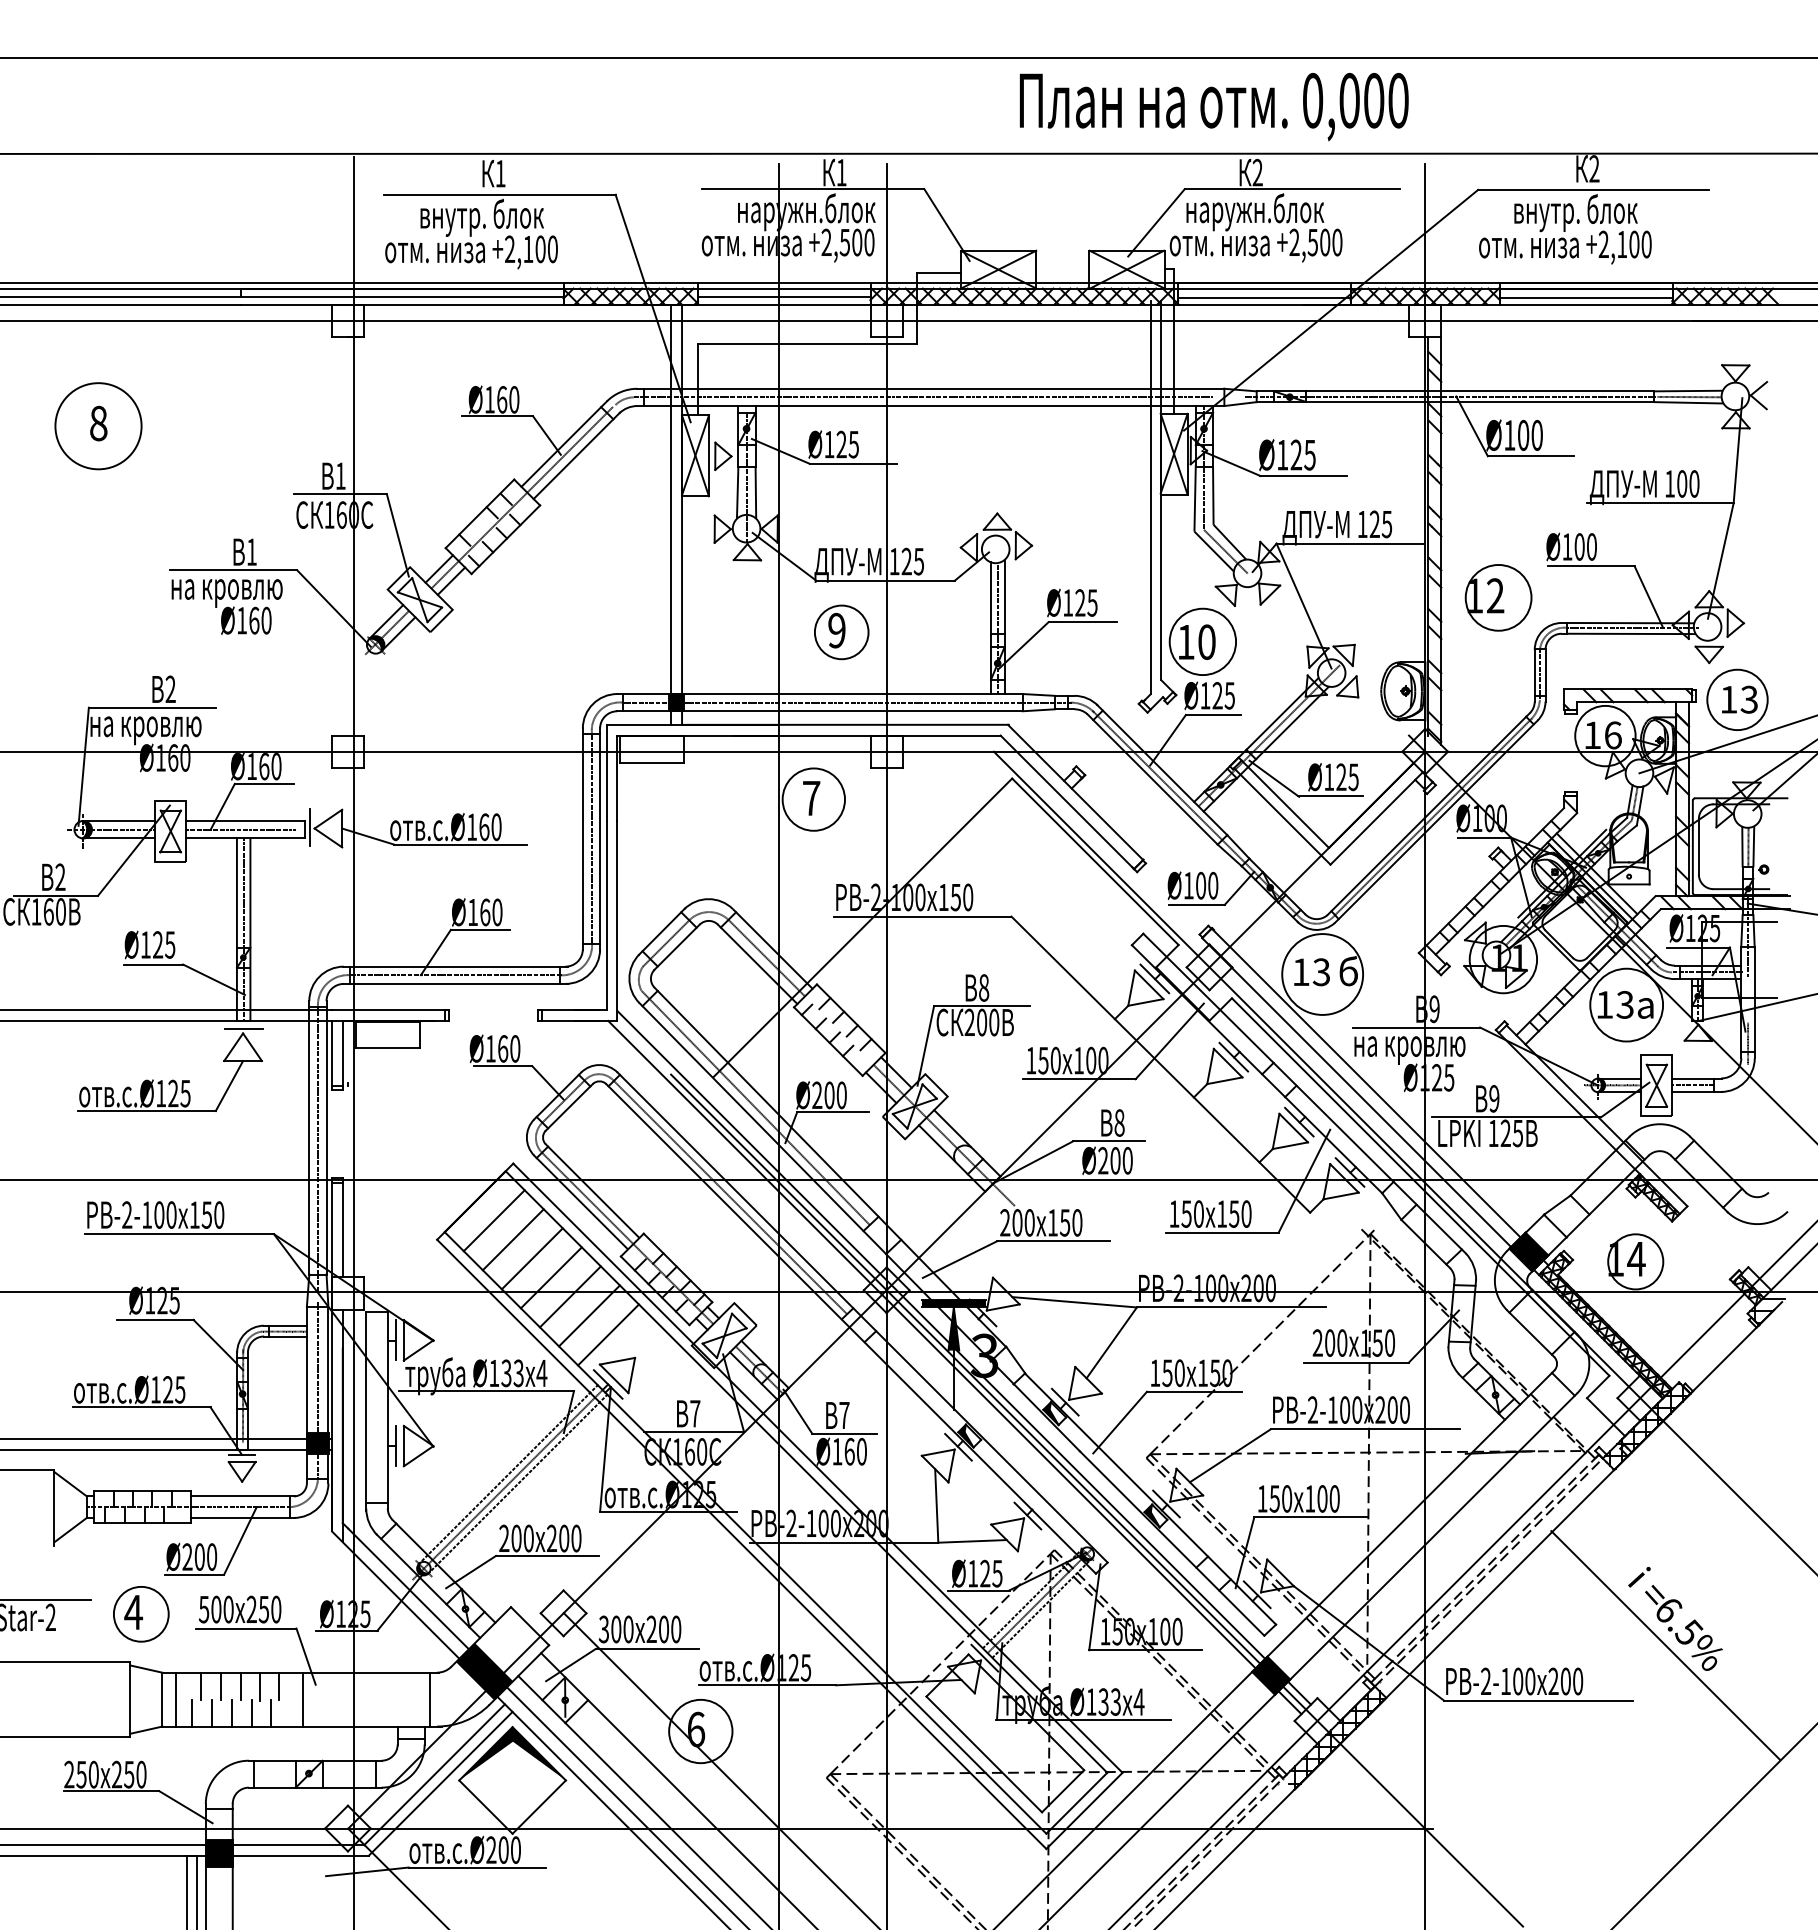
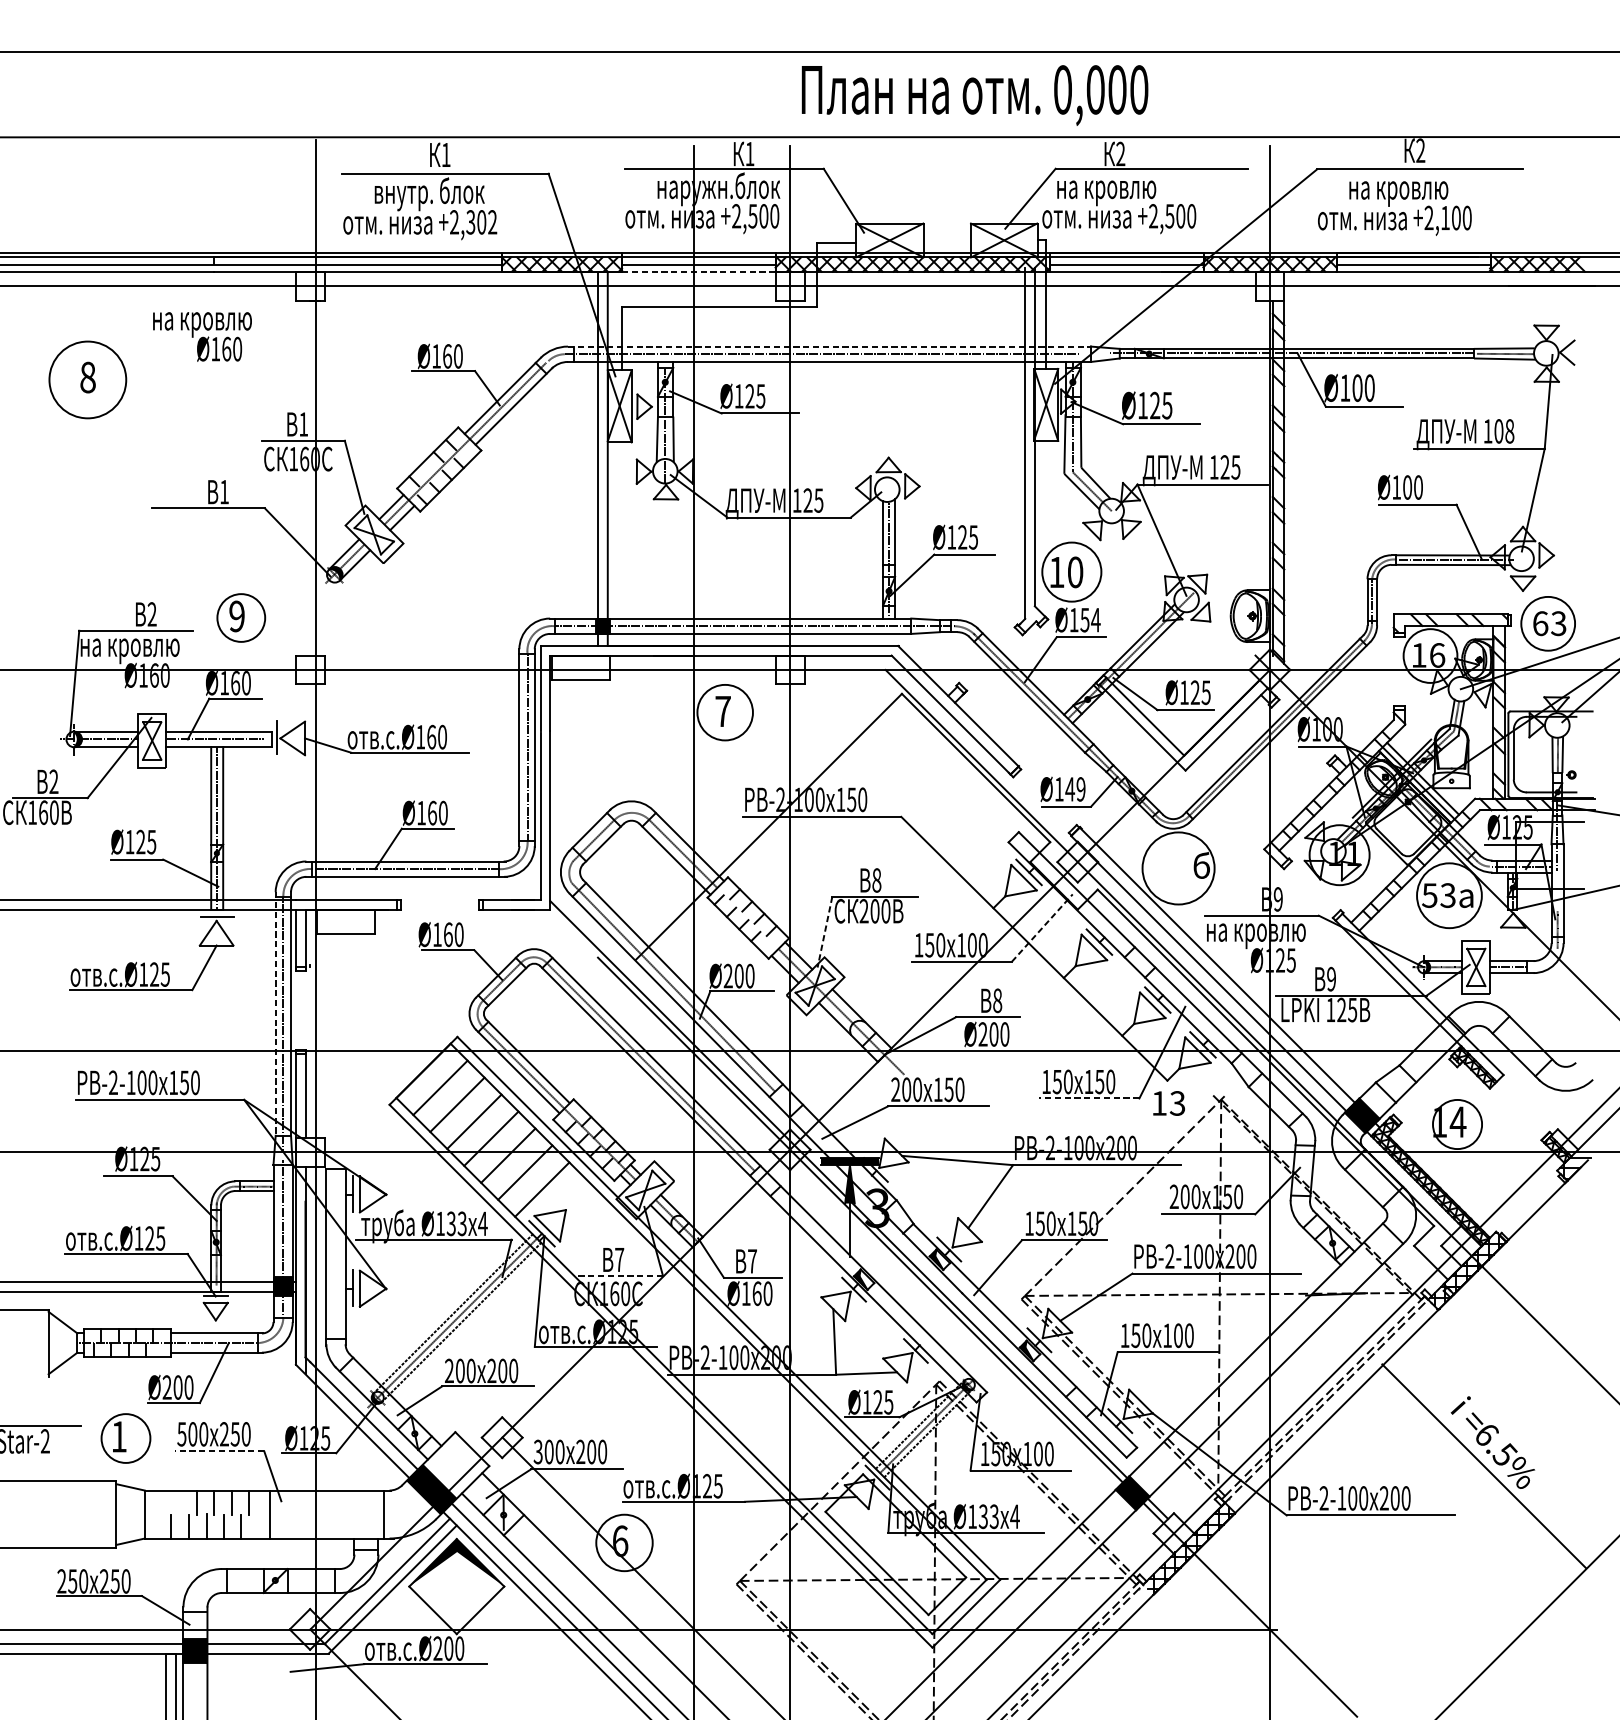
text: (1213, 107) -> (974, 95), moved
text: (1268, 212) -> (1130, 189), наружн.блок -> на кровлю
text: (1576, 213) -> (1404, 190), внутр. блок -> на кровлю
text: (540, 249) -> (481, 222), +2,100 -> +2,302
line: (784, 304) -> (699, 271), solid -> dashed
line: (930, 388) -> (829, 346), solid -> dashed
text: (1694, 484) -> (1509, 431), 100 -> 108
part: (1498, 597) -> (1335, 532), removed
text: (226, 606) -> (201, 336), moved
part: (841, 632) -> (241, 618), moved
text: (1223, 695) -> (1090, 619), Ø125 -> Ø154
text: (1728, 699) -> (1540, 623), 13 -> 63
text: (1206, 885) -> (1075, 789), Ø100 -> Ø149
text: (1311, 972) -> (1168, 1103), moved
text: (1604, 1004) -> (1429, 895), 13a -> 53a
line: (1169, 1041) -> (1042, 928), solid -> dashed
line: (925, 1045) -> (824, 931), solid -> dashed
line: (309, 1137) -> (275, 1013), solid -> dashed
line: (1221, 1232) -> (1088, 1098), solid -> dashed
line: (954, 1367) -> (850, 1218), removed
line: (694, 1432) -> (618, 1276), solid -> dashed
text: (133, 1612) -> (119, 1436), 4 -> 1
line: (245, 1628) -> (218, 1451), solid -> dashed
line: (201, 1685) -> (179, 1501), removed
line: (176, 1699) -> (157, 1514), removed

